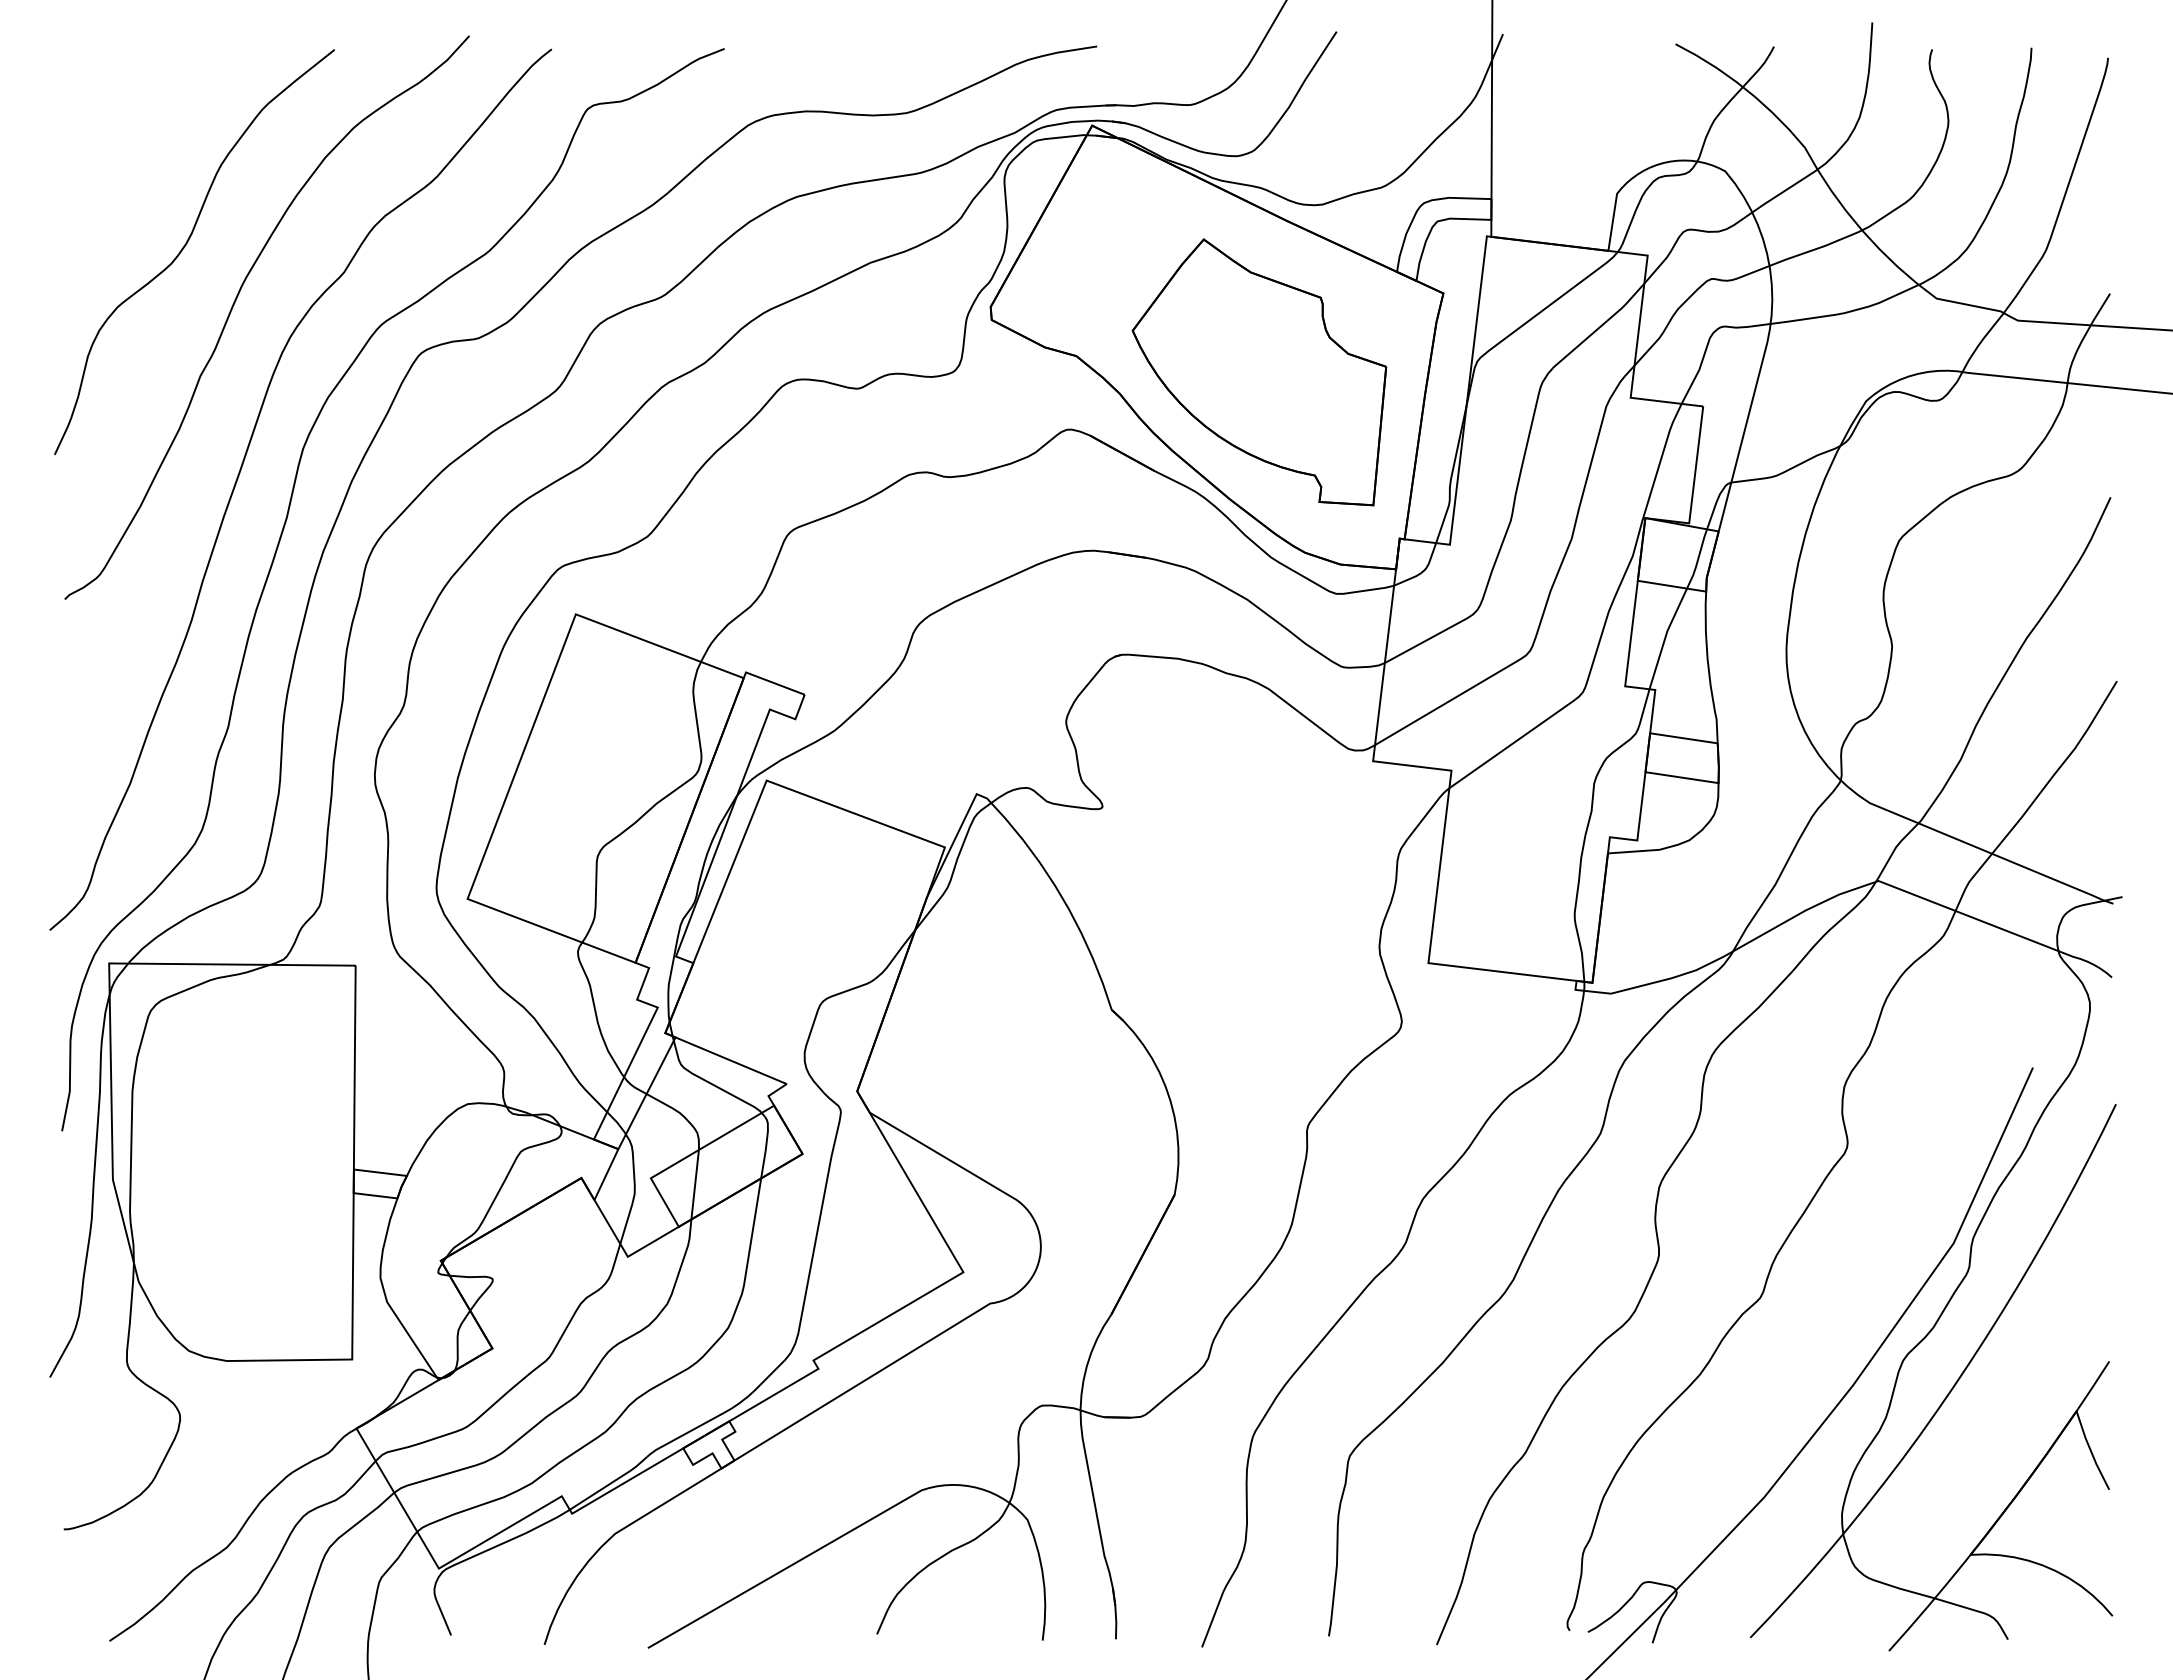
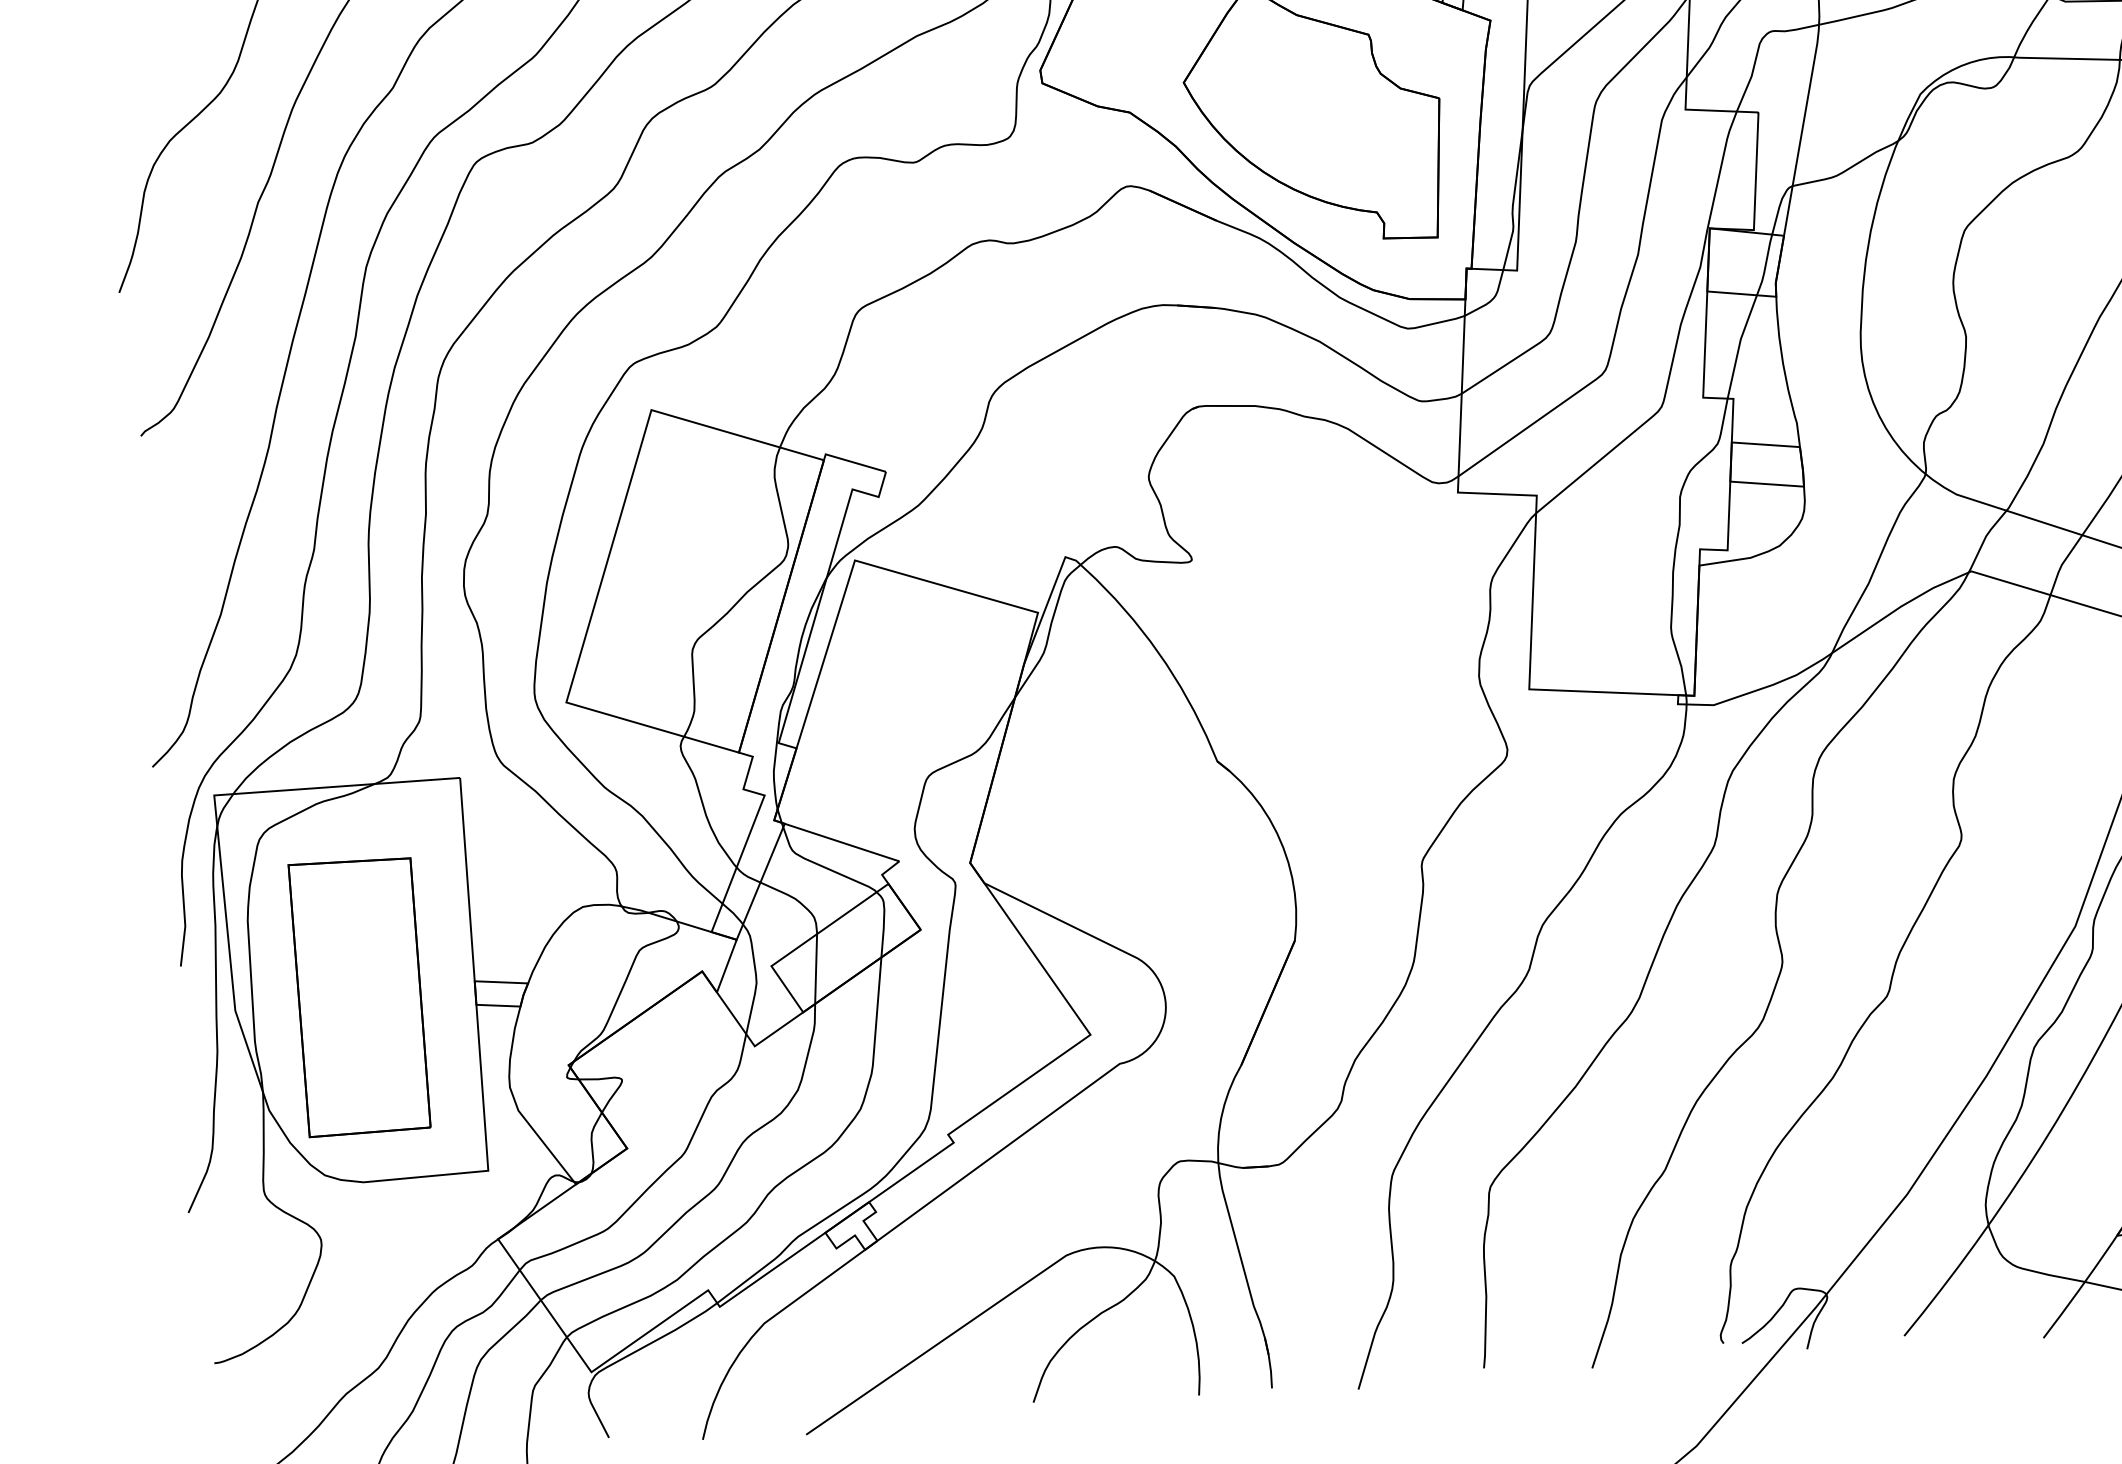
part: (238, 1174) -> (360, 995), added

